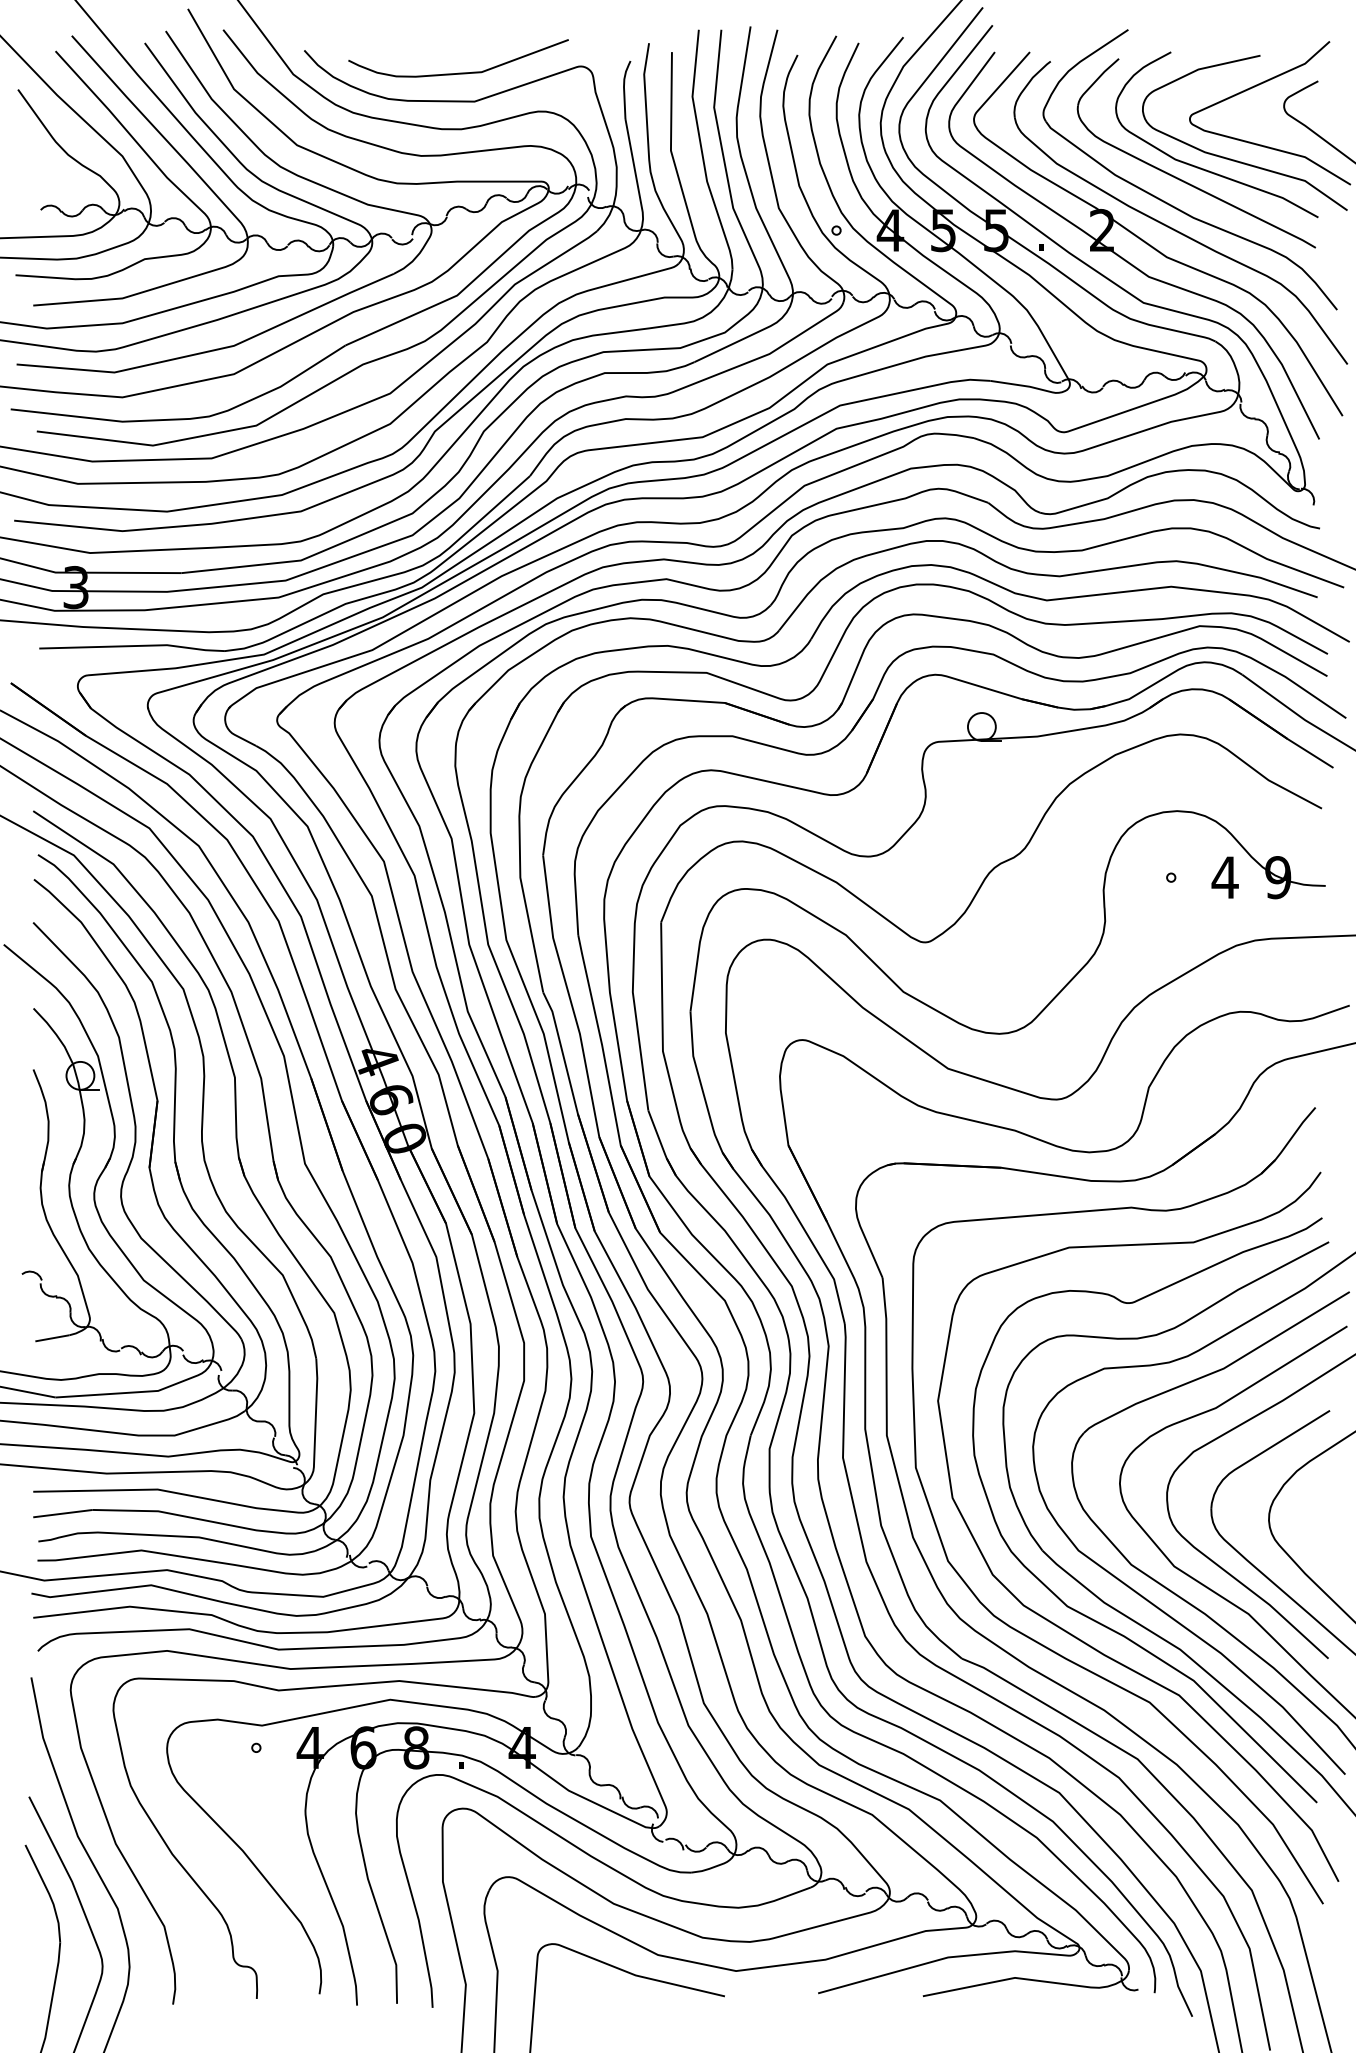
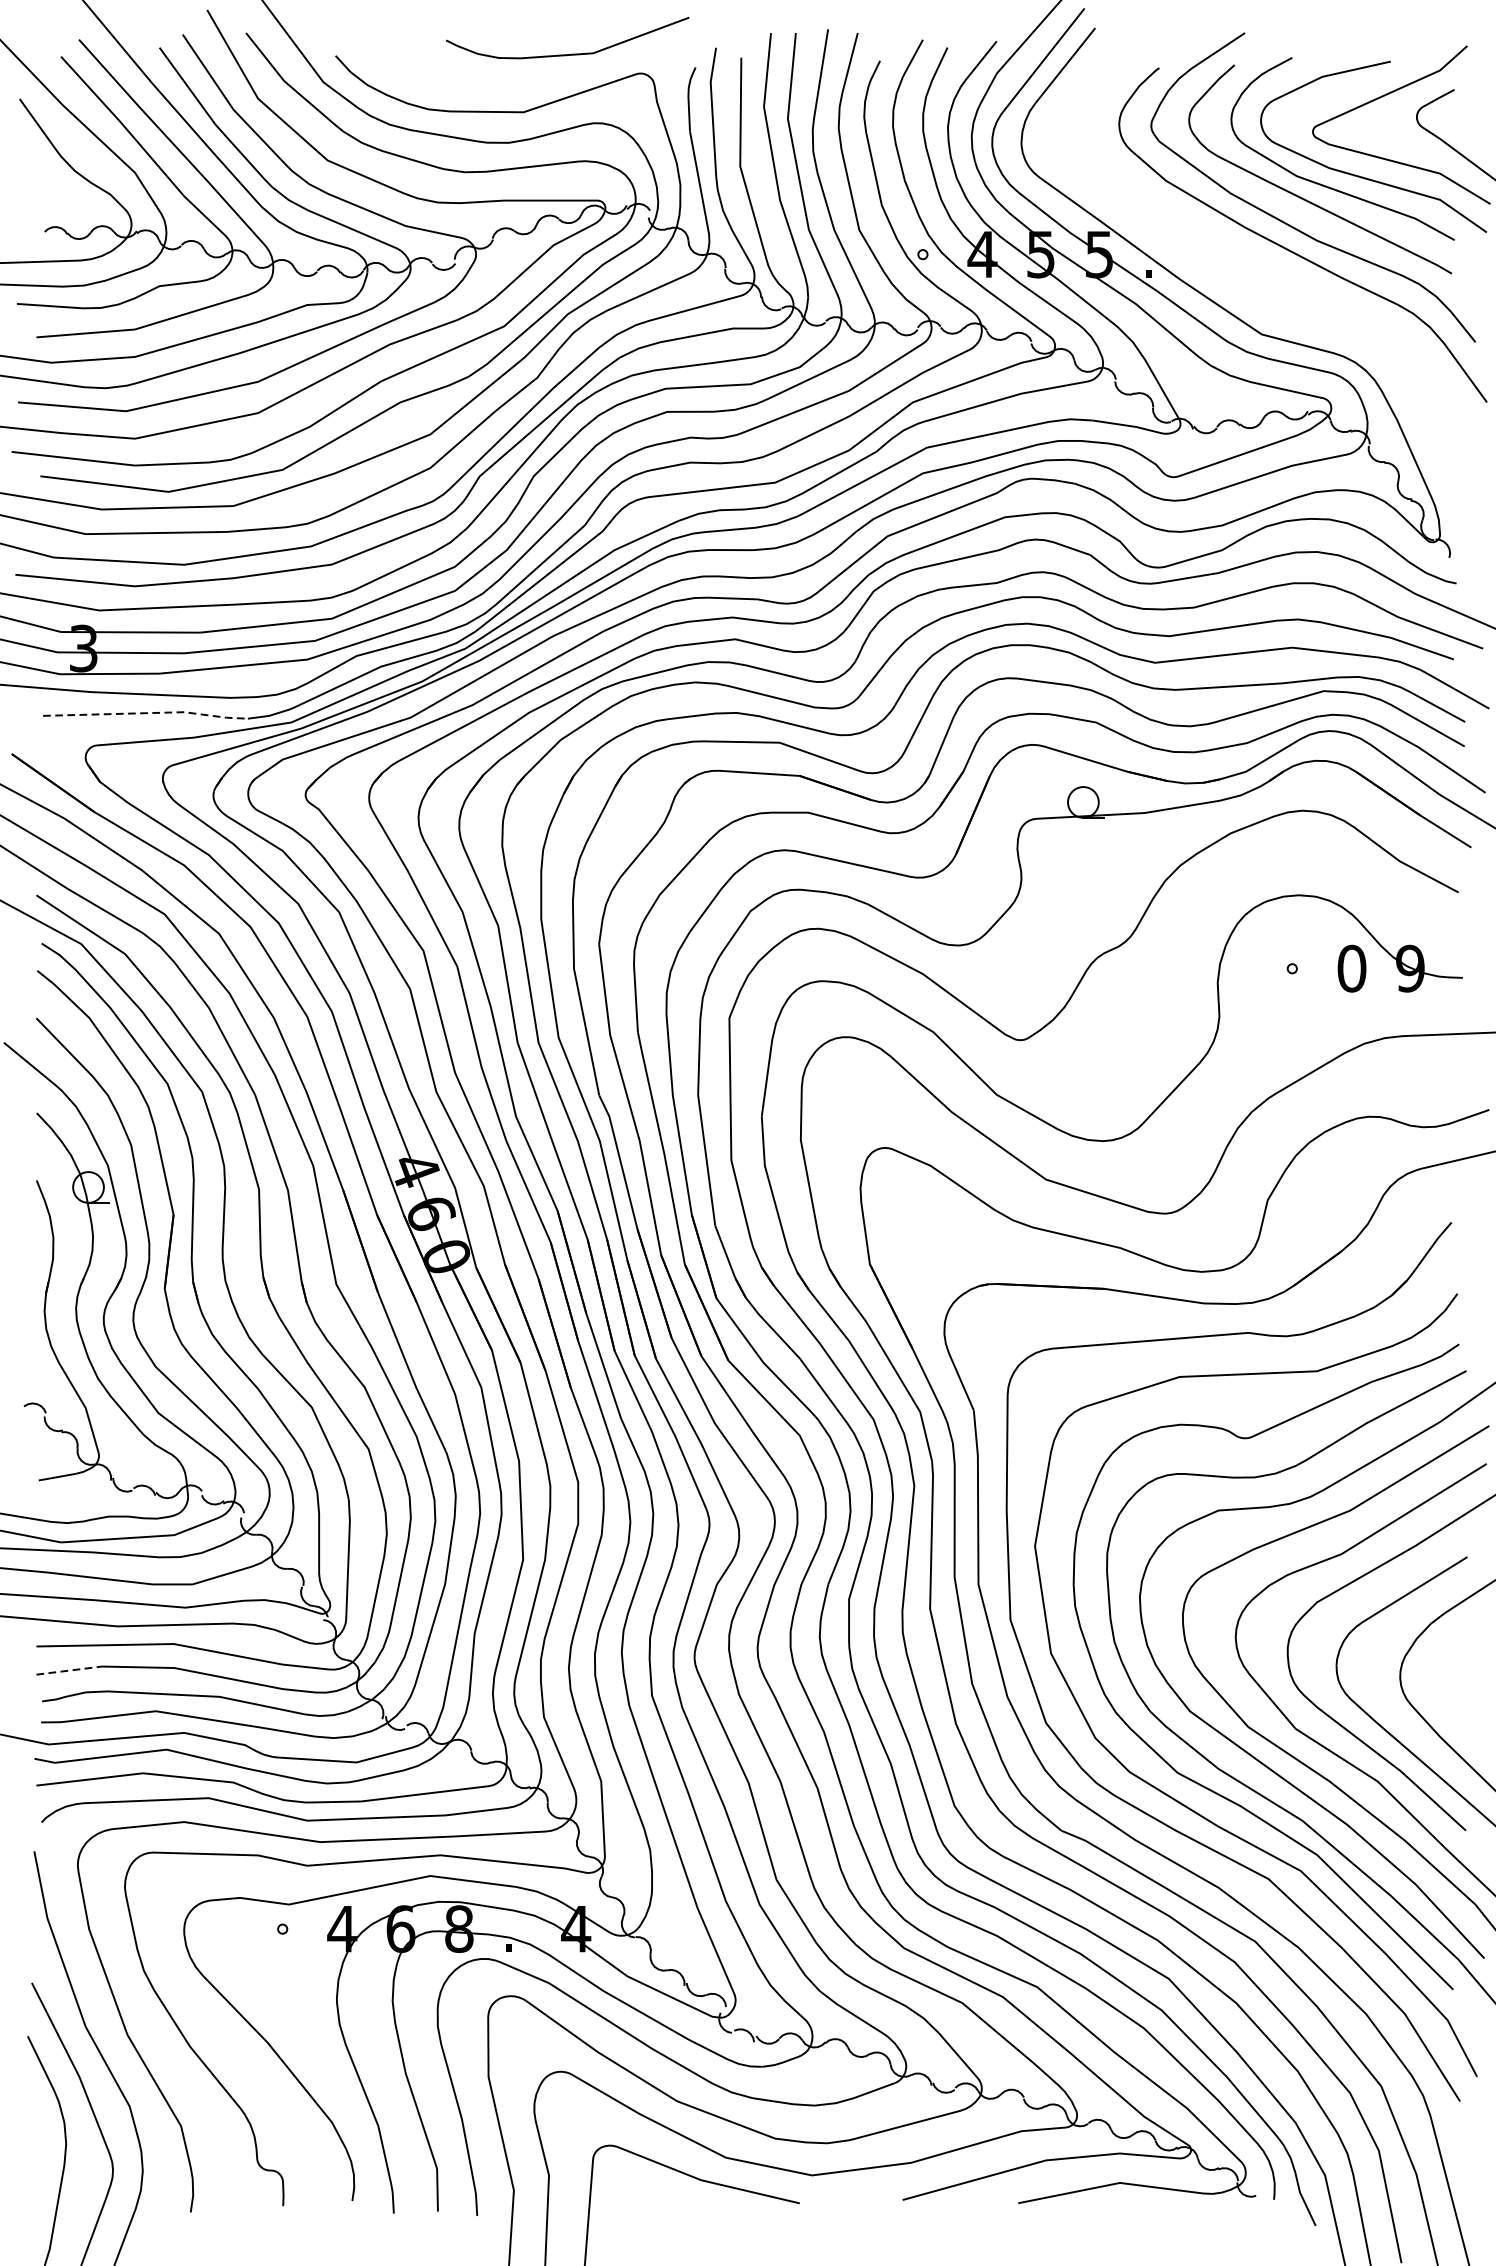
curve: (458, 72) -> (567, 53), moved
part: (1145, 245) -> (1263, 271), removed
line: (134, 646) -> (148, 713), solid -> dashed
text: (1224, 877) -> (1351, 968), 4 -> 0
line: (62, 1513) -> (68, 1670), solid -> dashed

